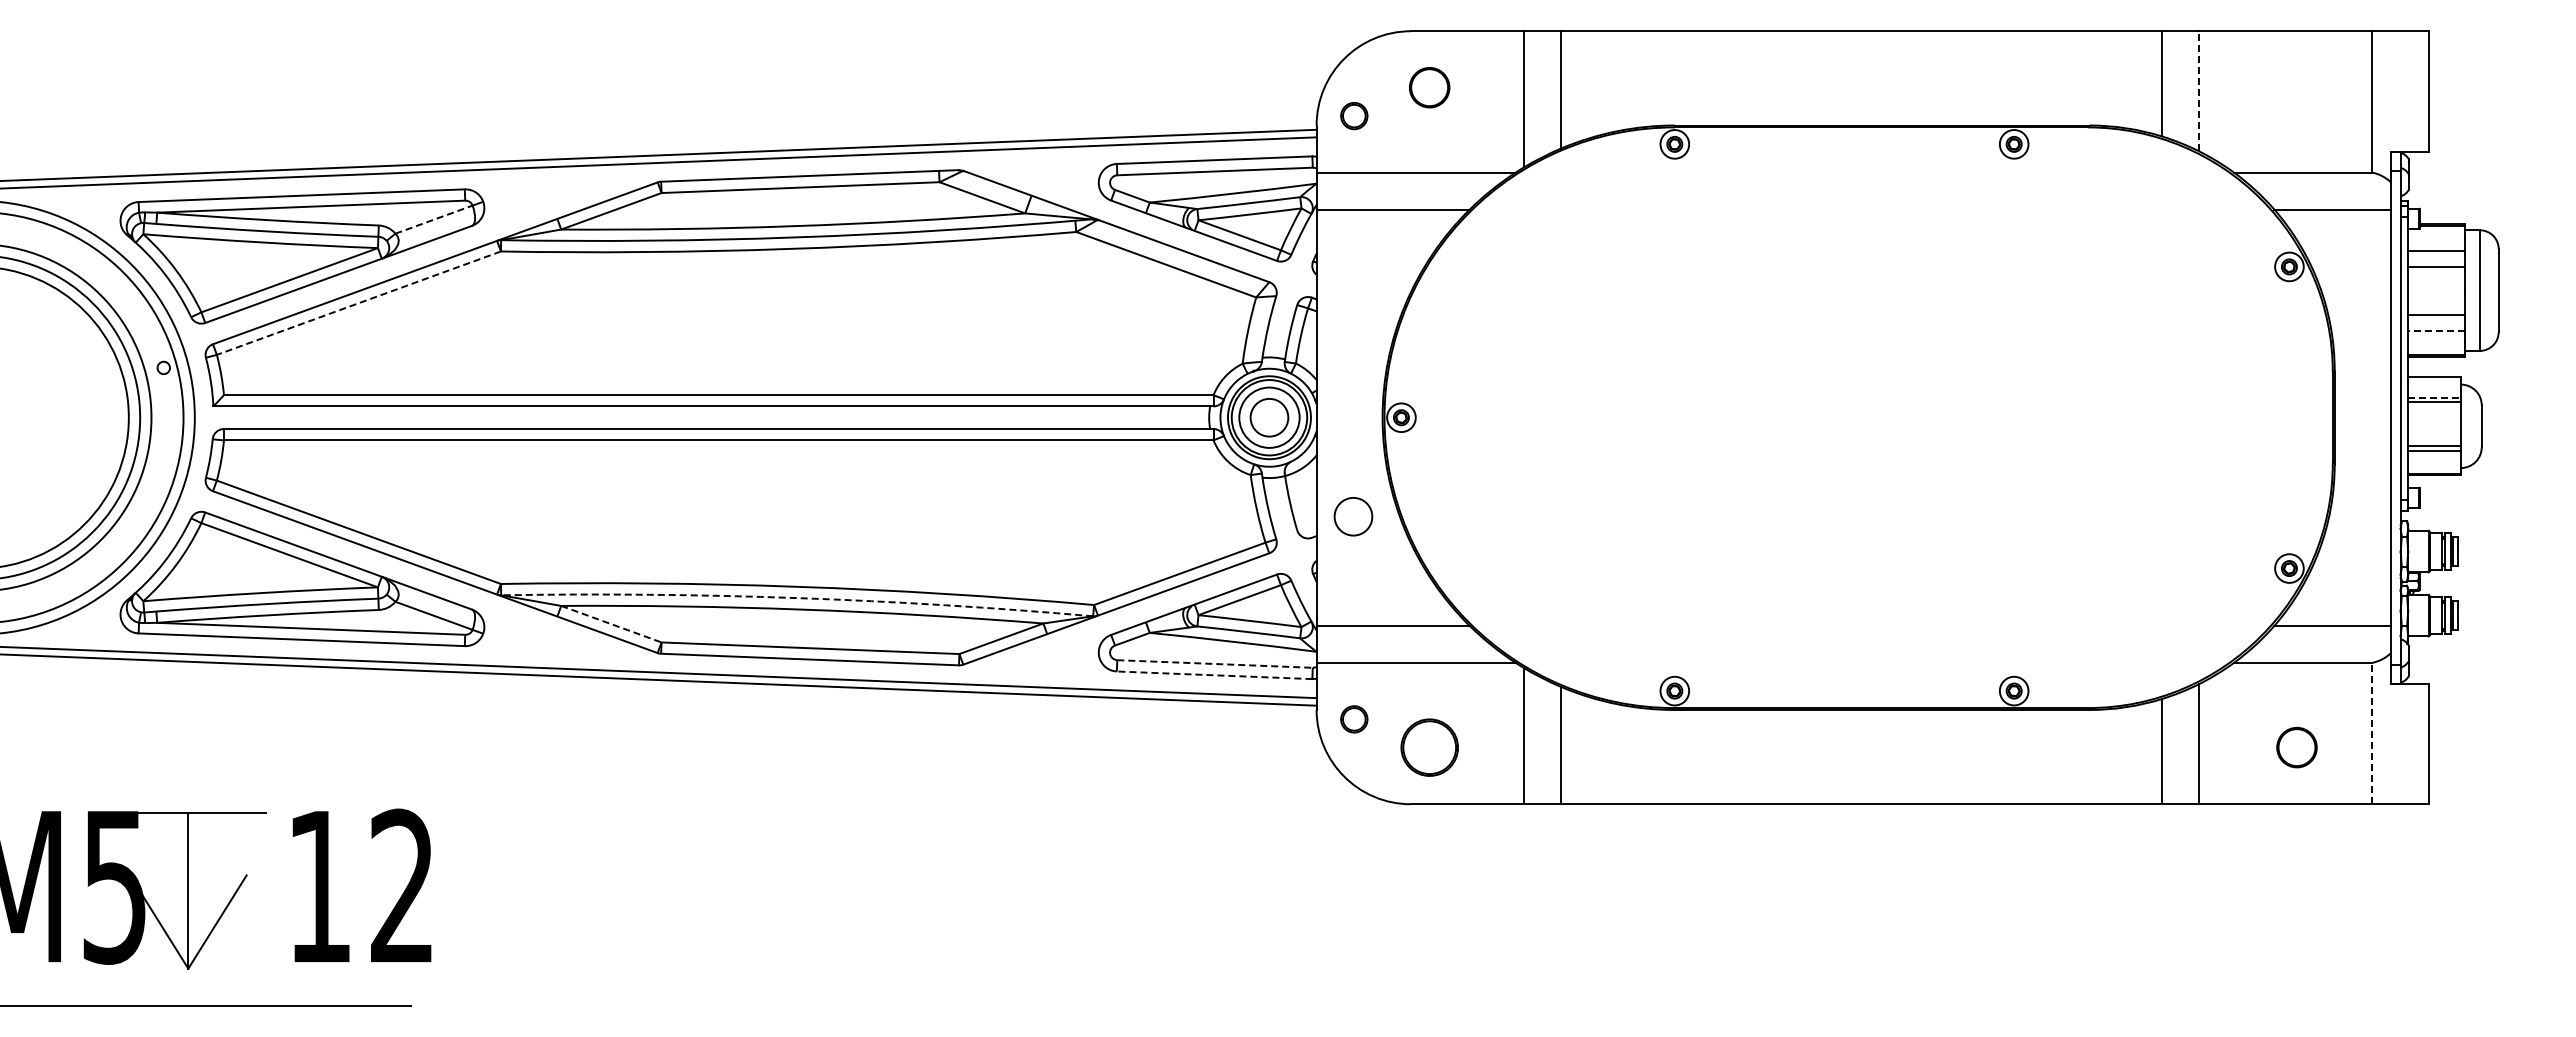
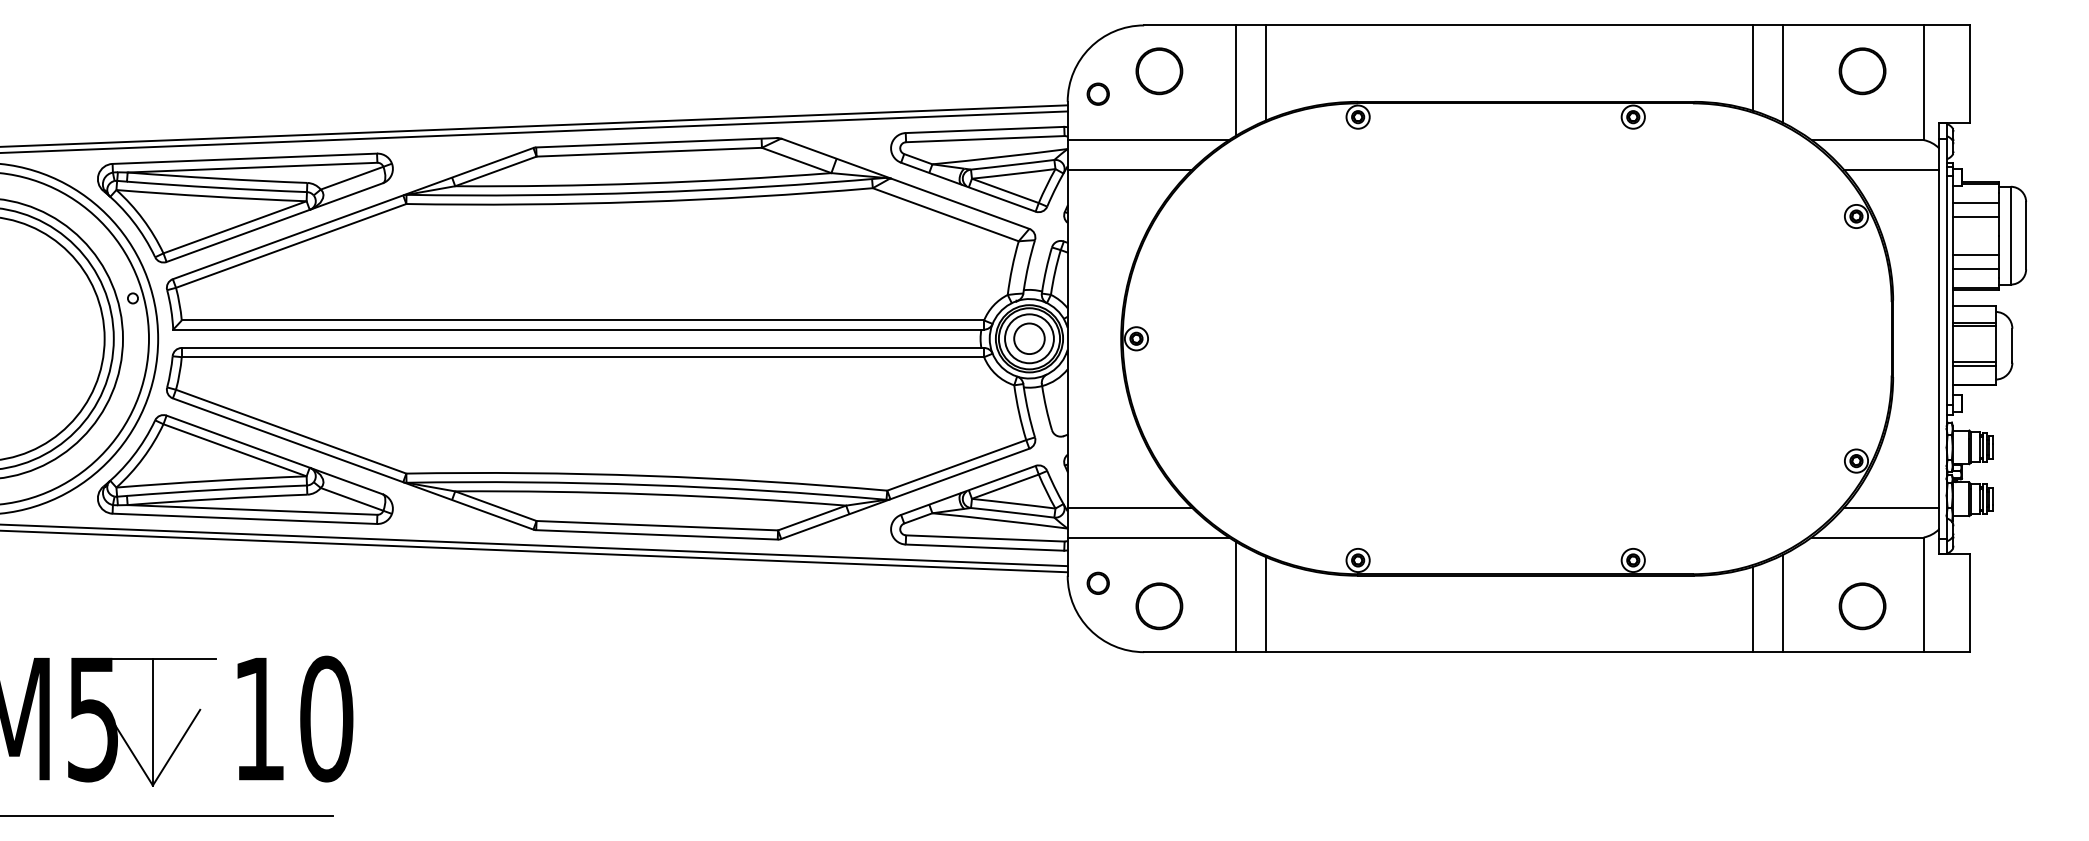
part: (1429, 87) -> (1159, 71), size x1.43
part: (2296, 87) -> (1862, 71), added
line: (2198, 90) -> (1782, 73), dashed -> solid
line: (434, 219) -> (352, 178), dashed -> solid
line: (358, 303) -> (290, 246), dashed -> solid
line: (2436, 331) -> (1975, 268), dashed -> solid
line: (2435, 397) -> (1974, 322), dashed -> solid
circle: (1353, 516) -> (1097, 418), removed
arc: (797, 598) -> (646, 485), dashed -> solid
line: (611, 624) -> (495, 506), dashed -> solid
line: (1215, 664) -> (985, 538), dashed -> solid
line: (1214, 675) -> (984, 547), dashed -> solid
line: (2372, 733) -> (1923, 594), dashed -> solid
part: (2296, 747) -> (1862, 606), size x1.43
text: (402, 886) -> (326, 718), 12 -> 10

